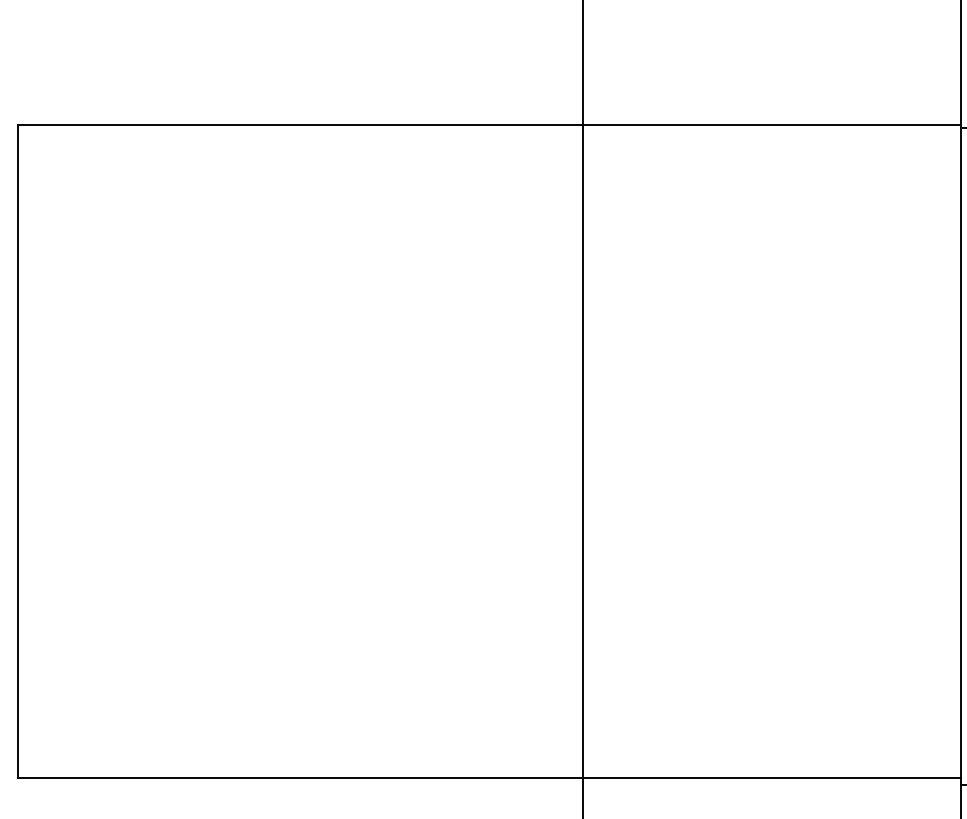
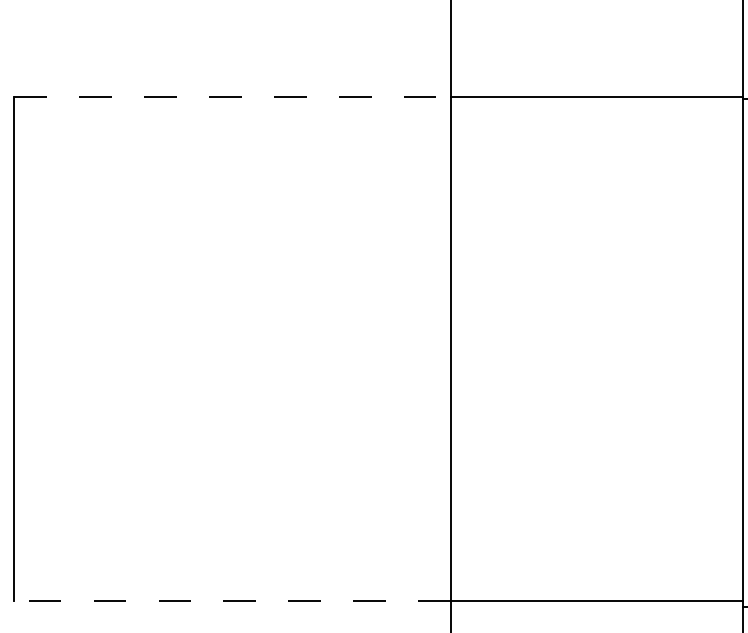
line: (301, 125) -> (233, 96), solid -> dashed
line: (300, 777) -> (232, 601), solid -> dashed

